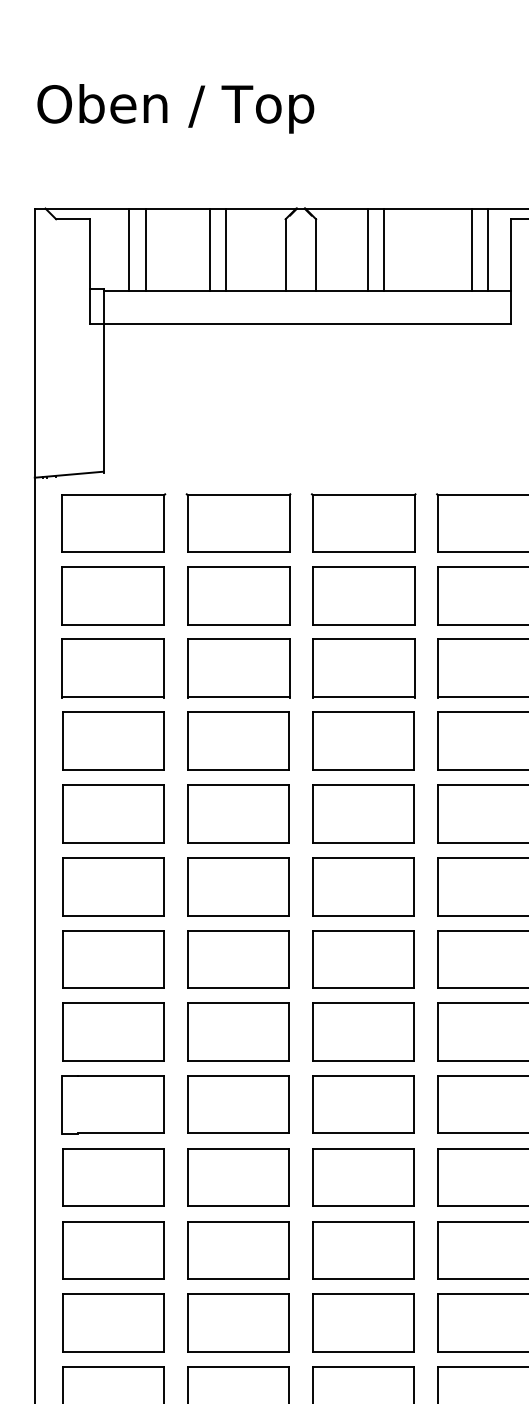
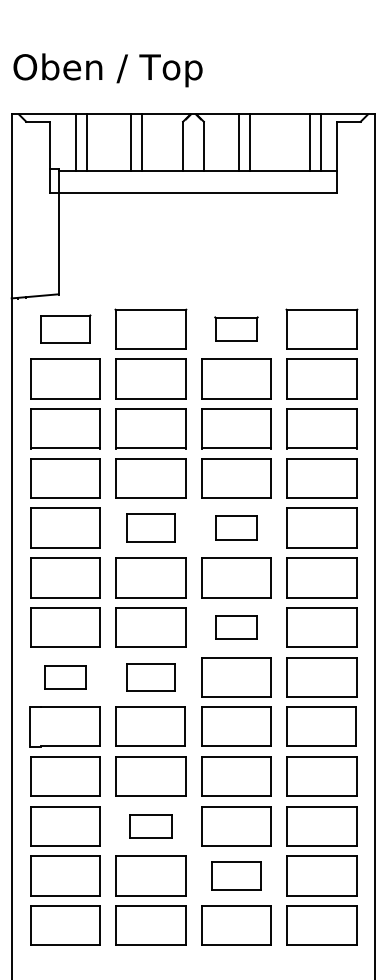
text: (175, 109) -> (107, 70), moved
part: (113, 521) -> (65, 328), size x0.7
part: (363, 521) -> (236, 328), size x0.6
part: (237, 812) -> (150, 527), size x0.7
part: (363, 812) -> (236, 527), size x0.6
part: (363, 959) -> (236, 627), size x0.6
part: (113, 1032) -> (65, 677), size x0.6
part: (237, 1032) -> (150, 677), size x0.7
part: (237, 1250) -> (150, 826), size x0.6
part: (363, 1322) -> (236, 875), size x0.7

